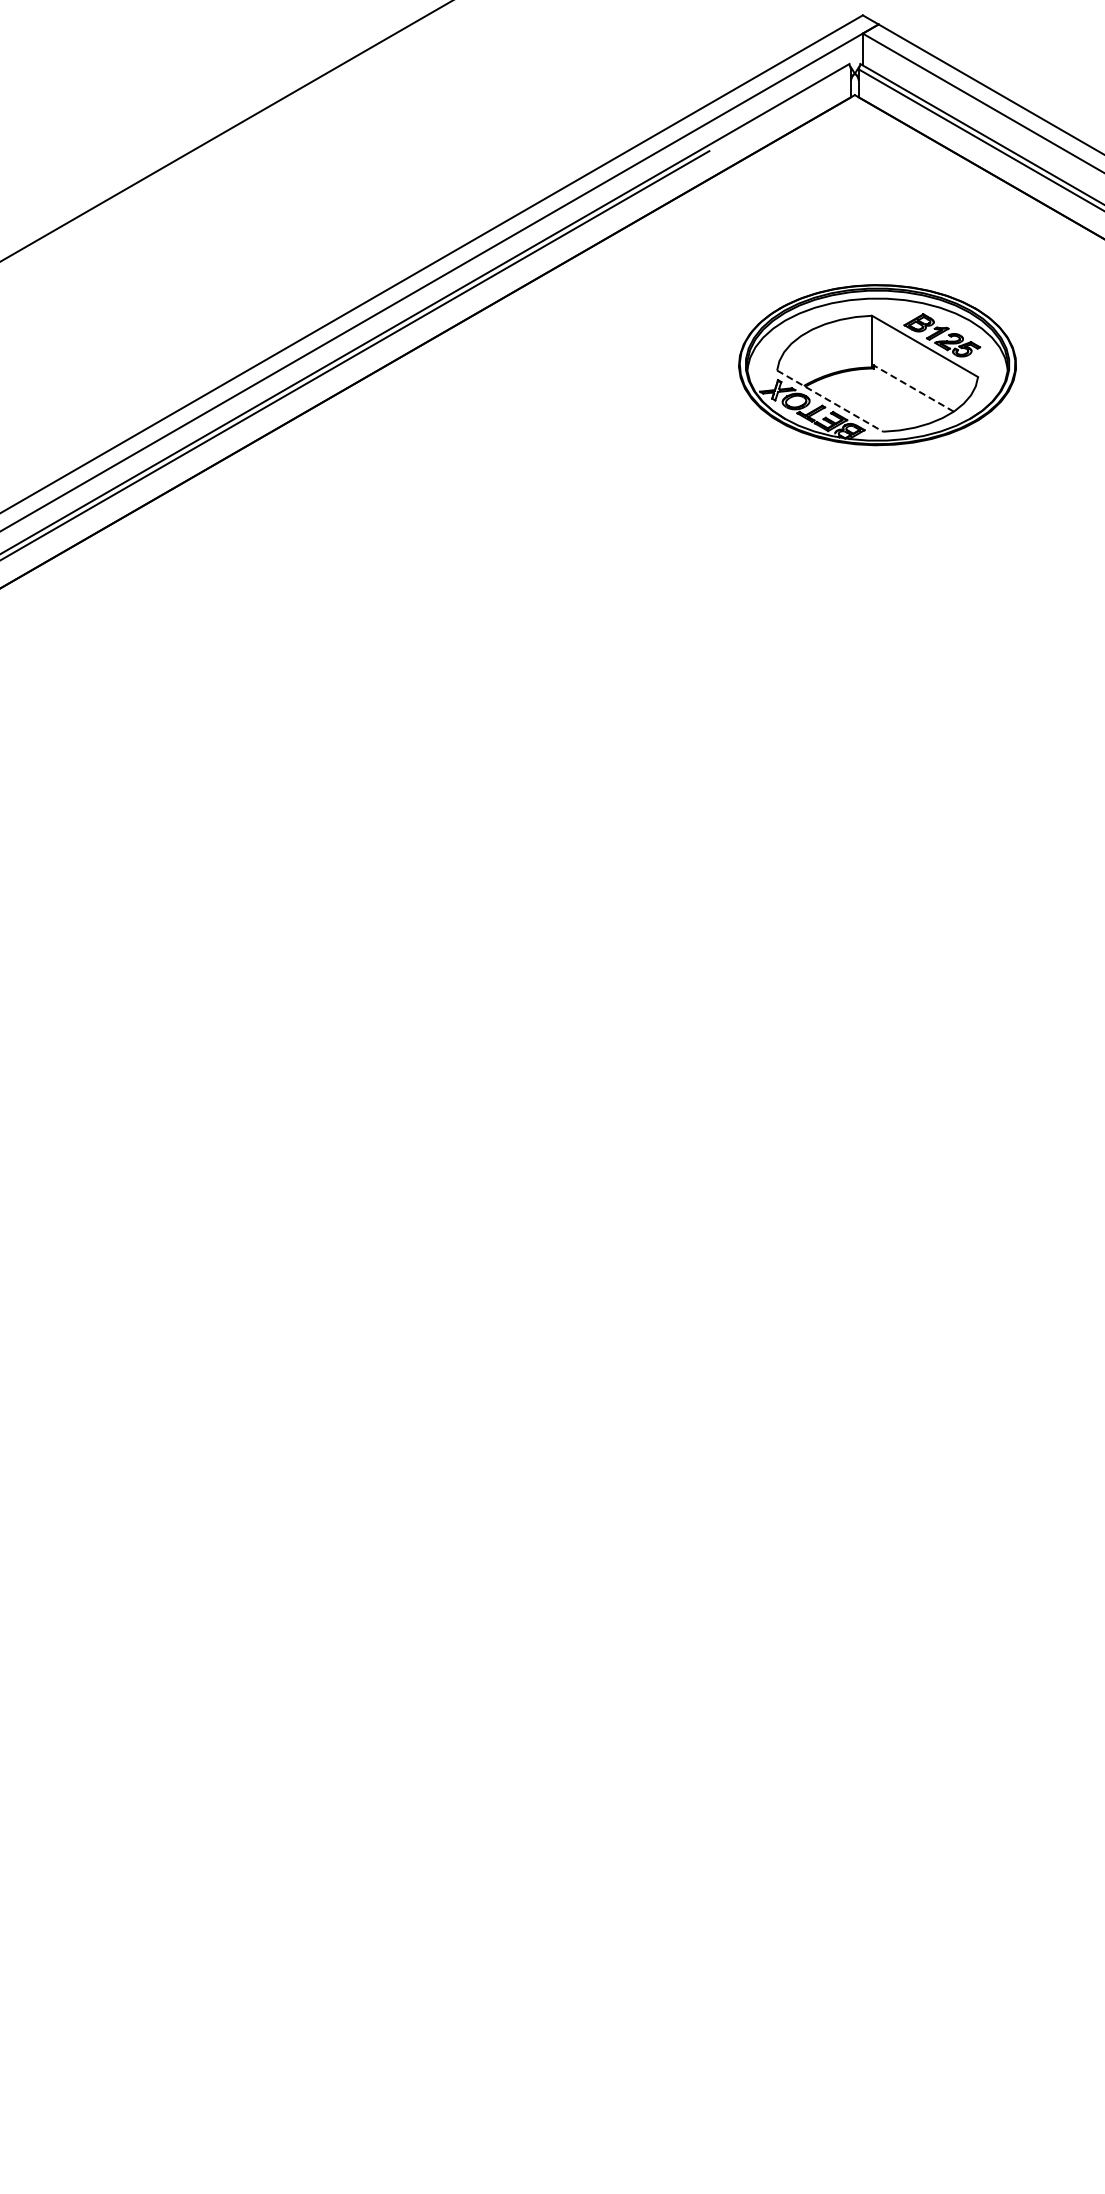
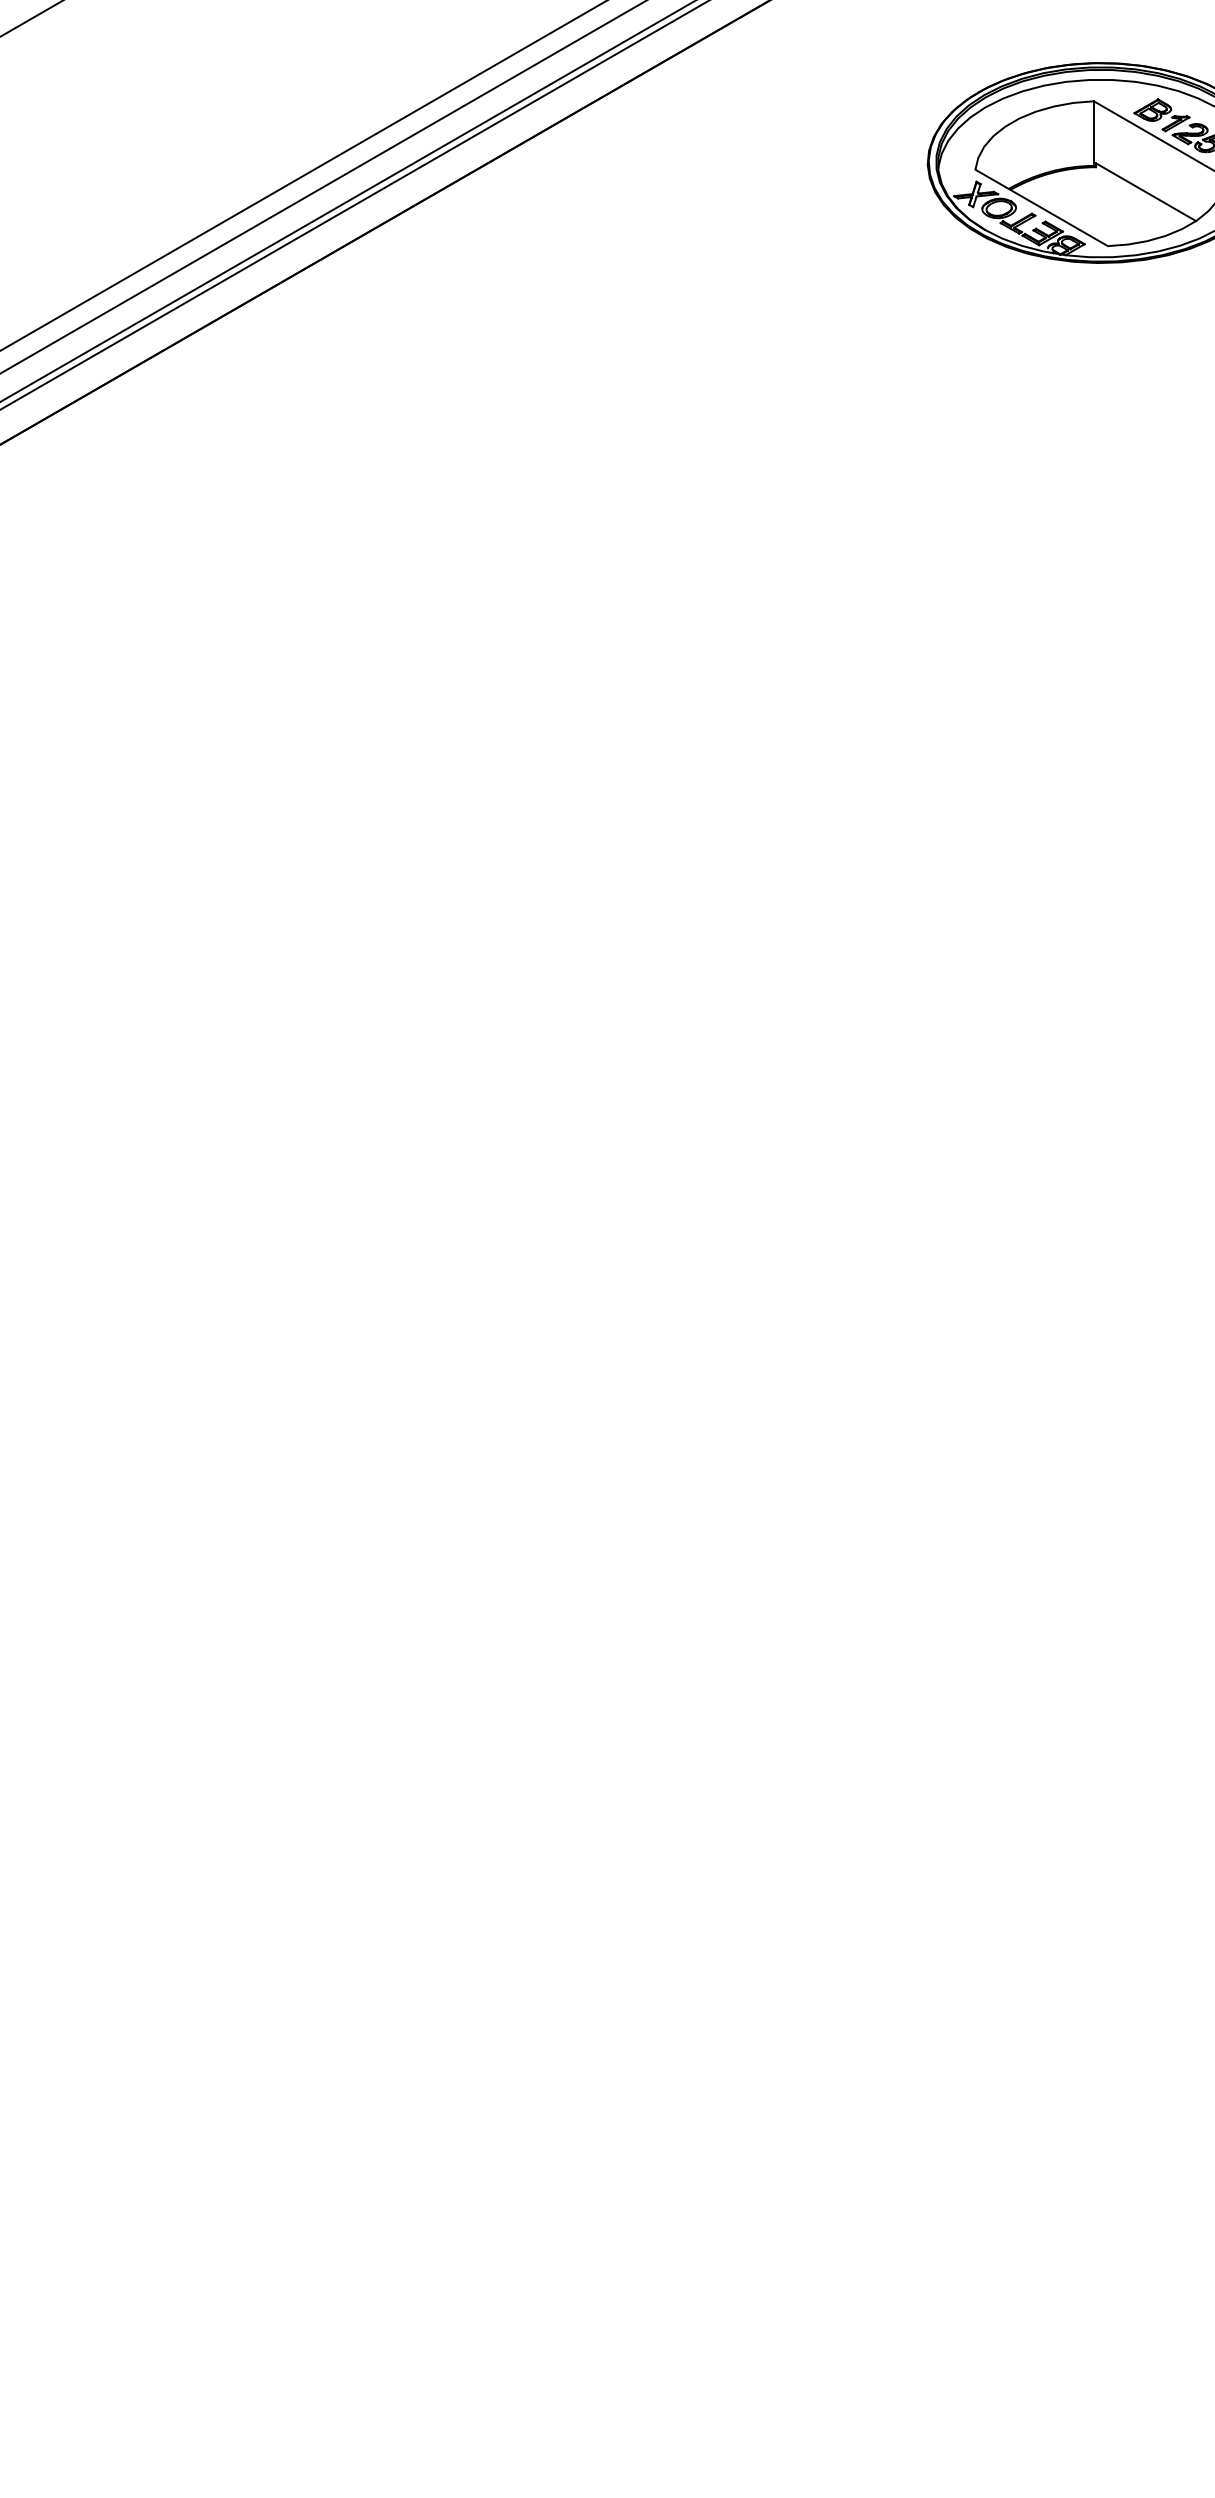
line: (913, 388) -> (1145, 192), dashed -> solid
line: (830, 401) -> (1042, 208), dashed -> solid

